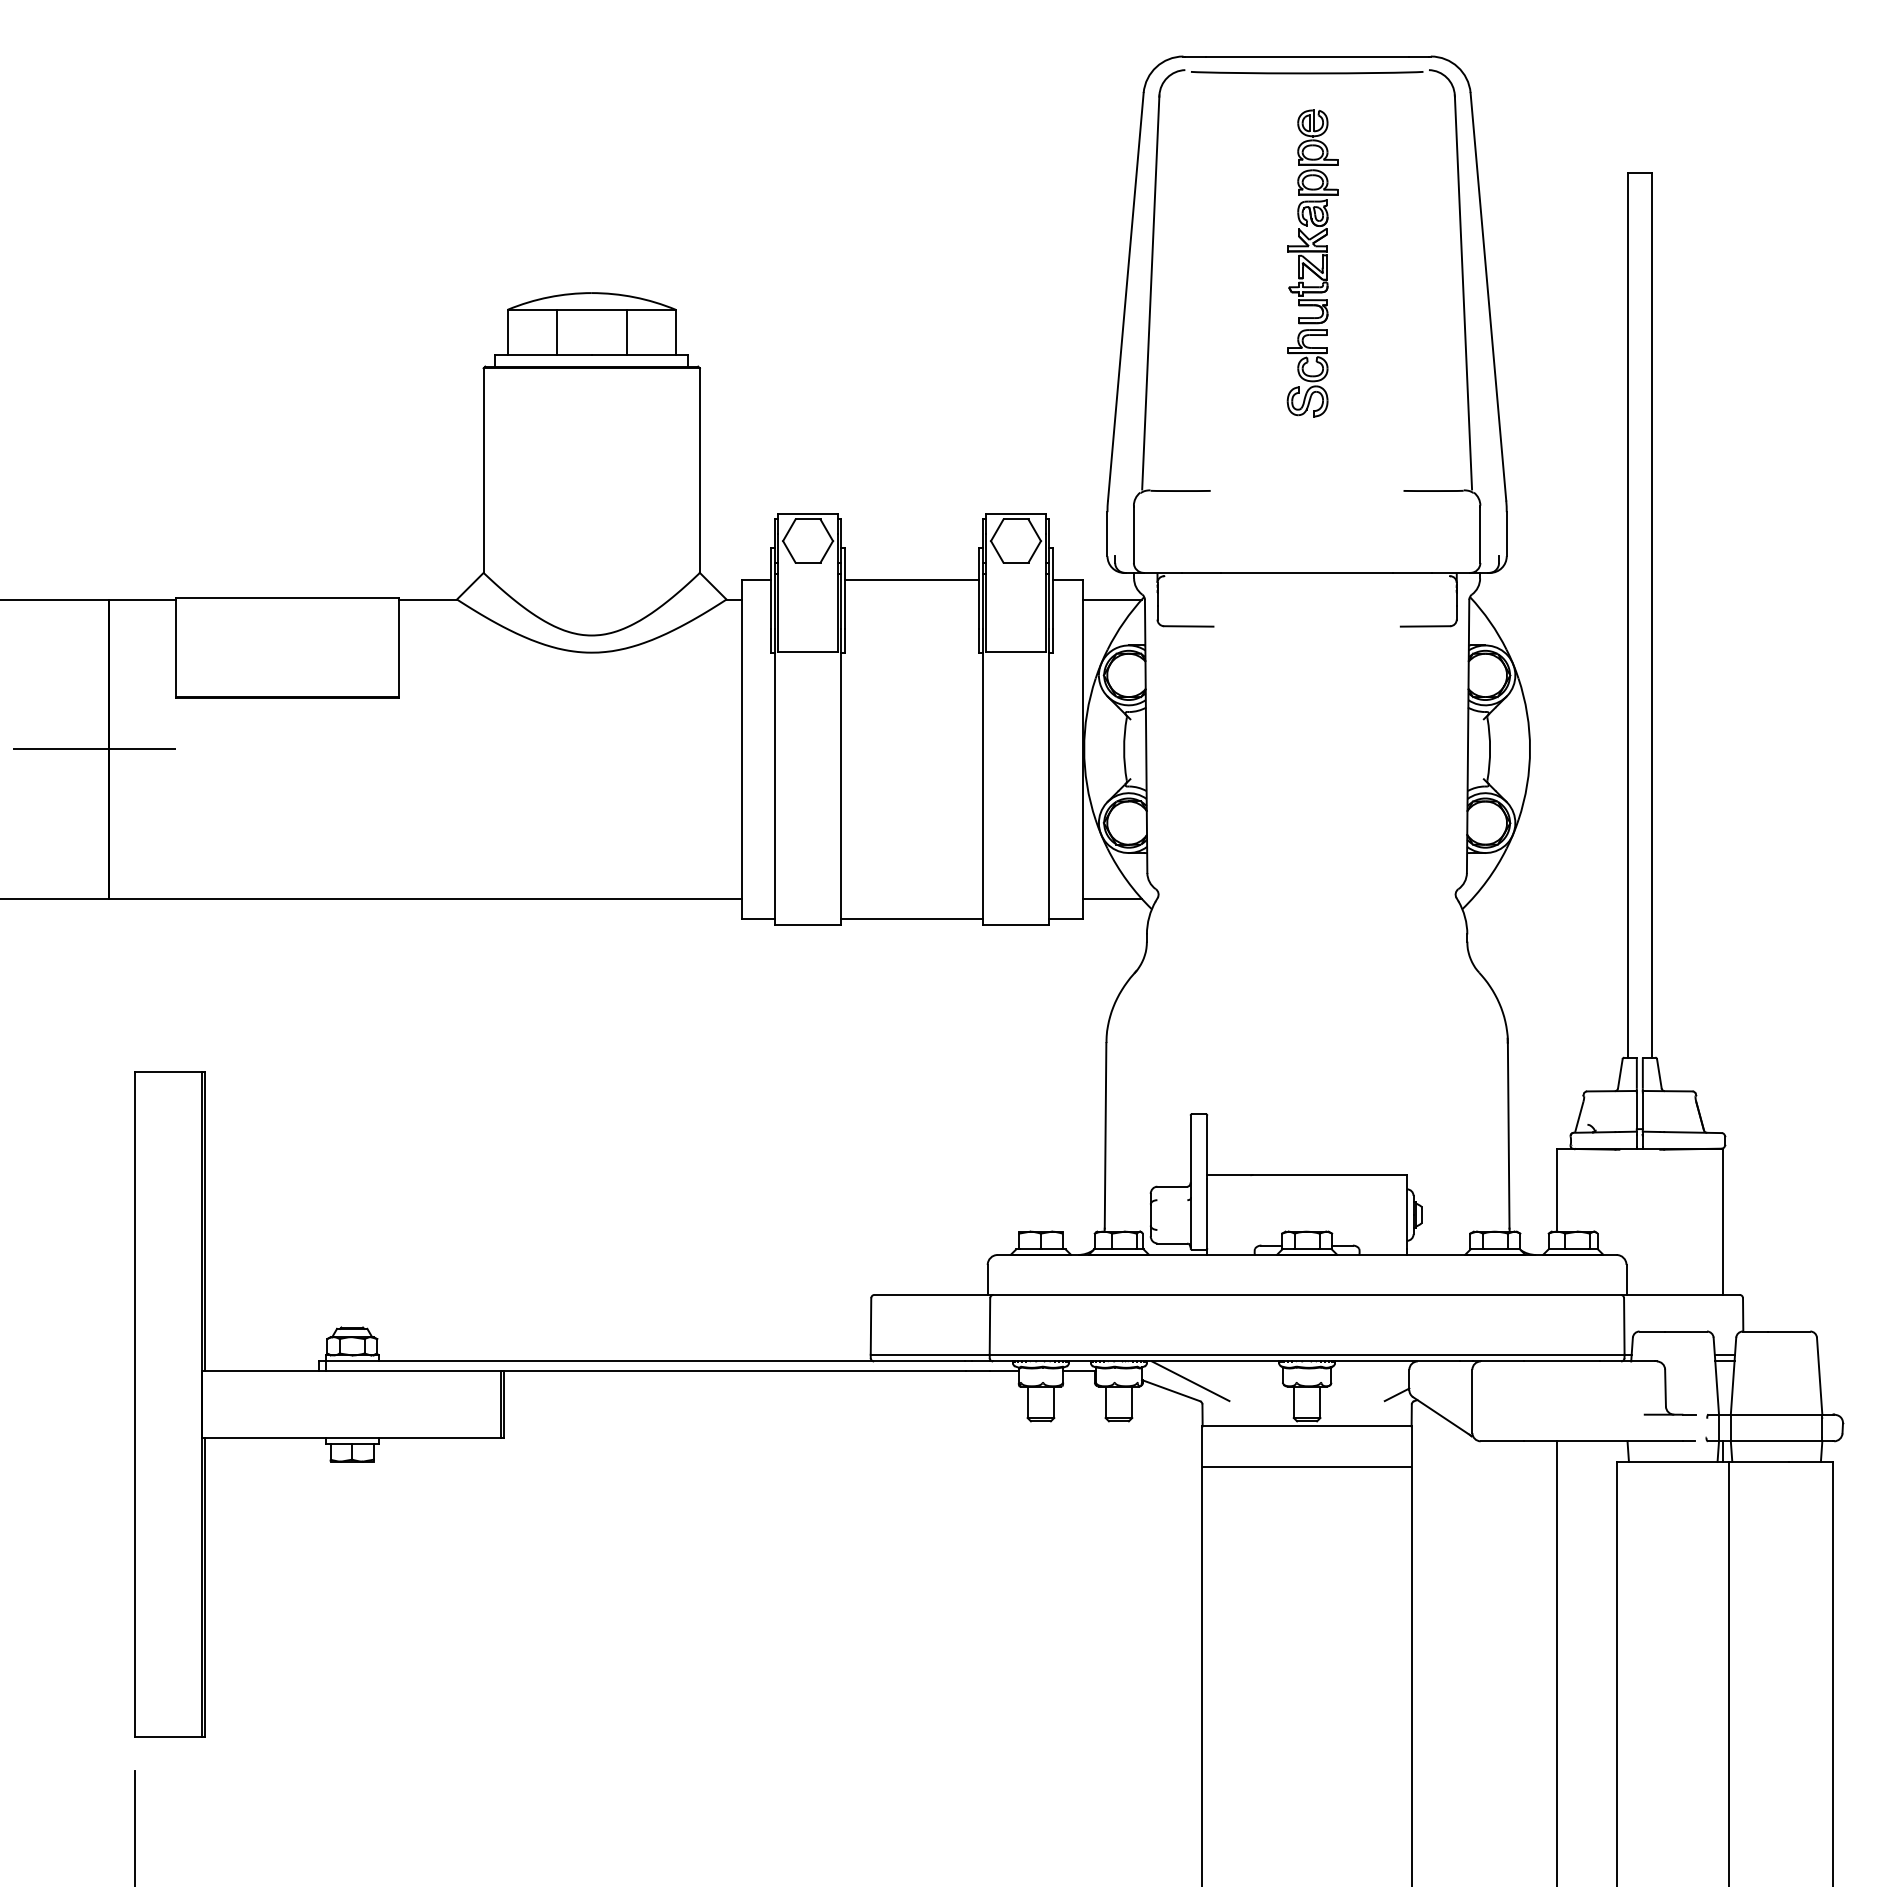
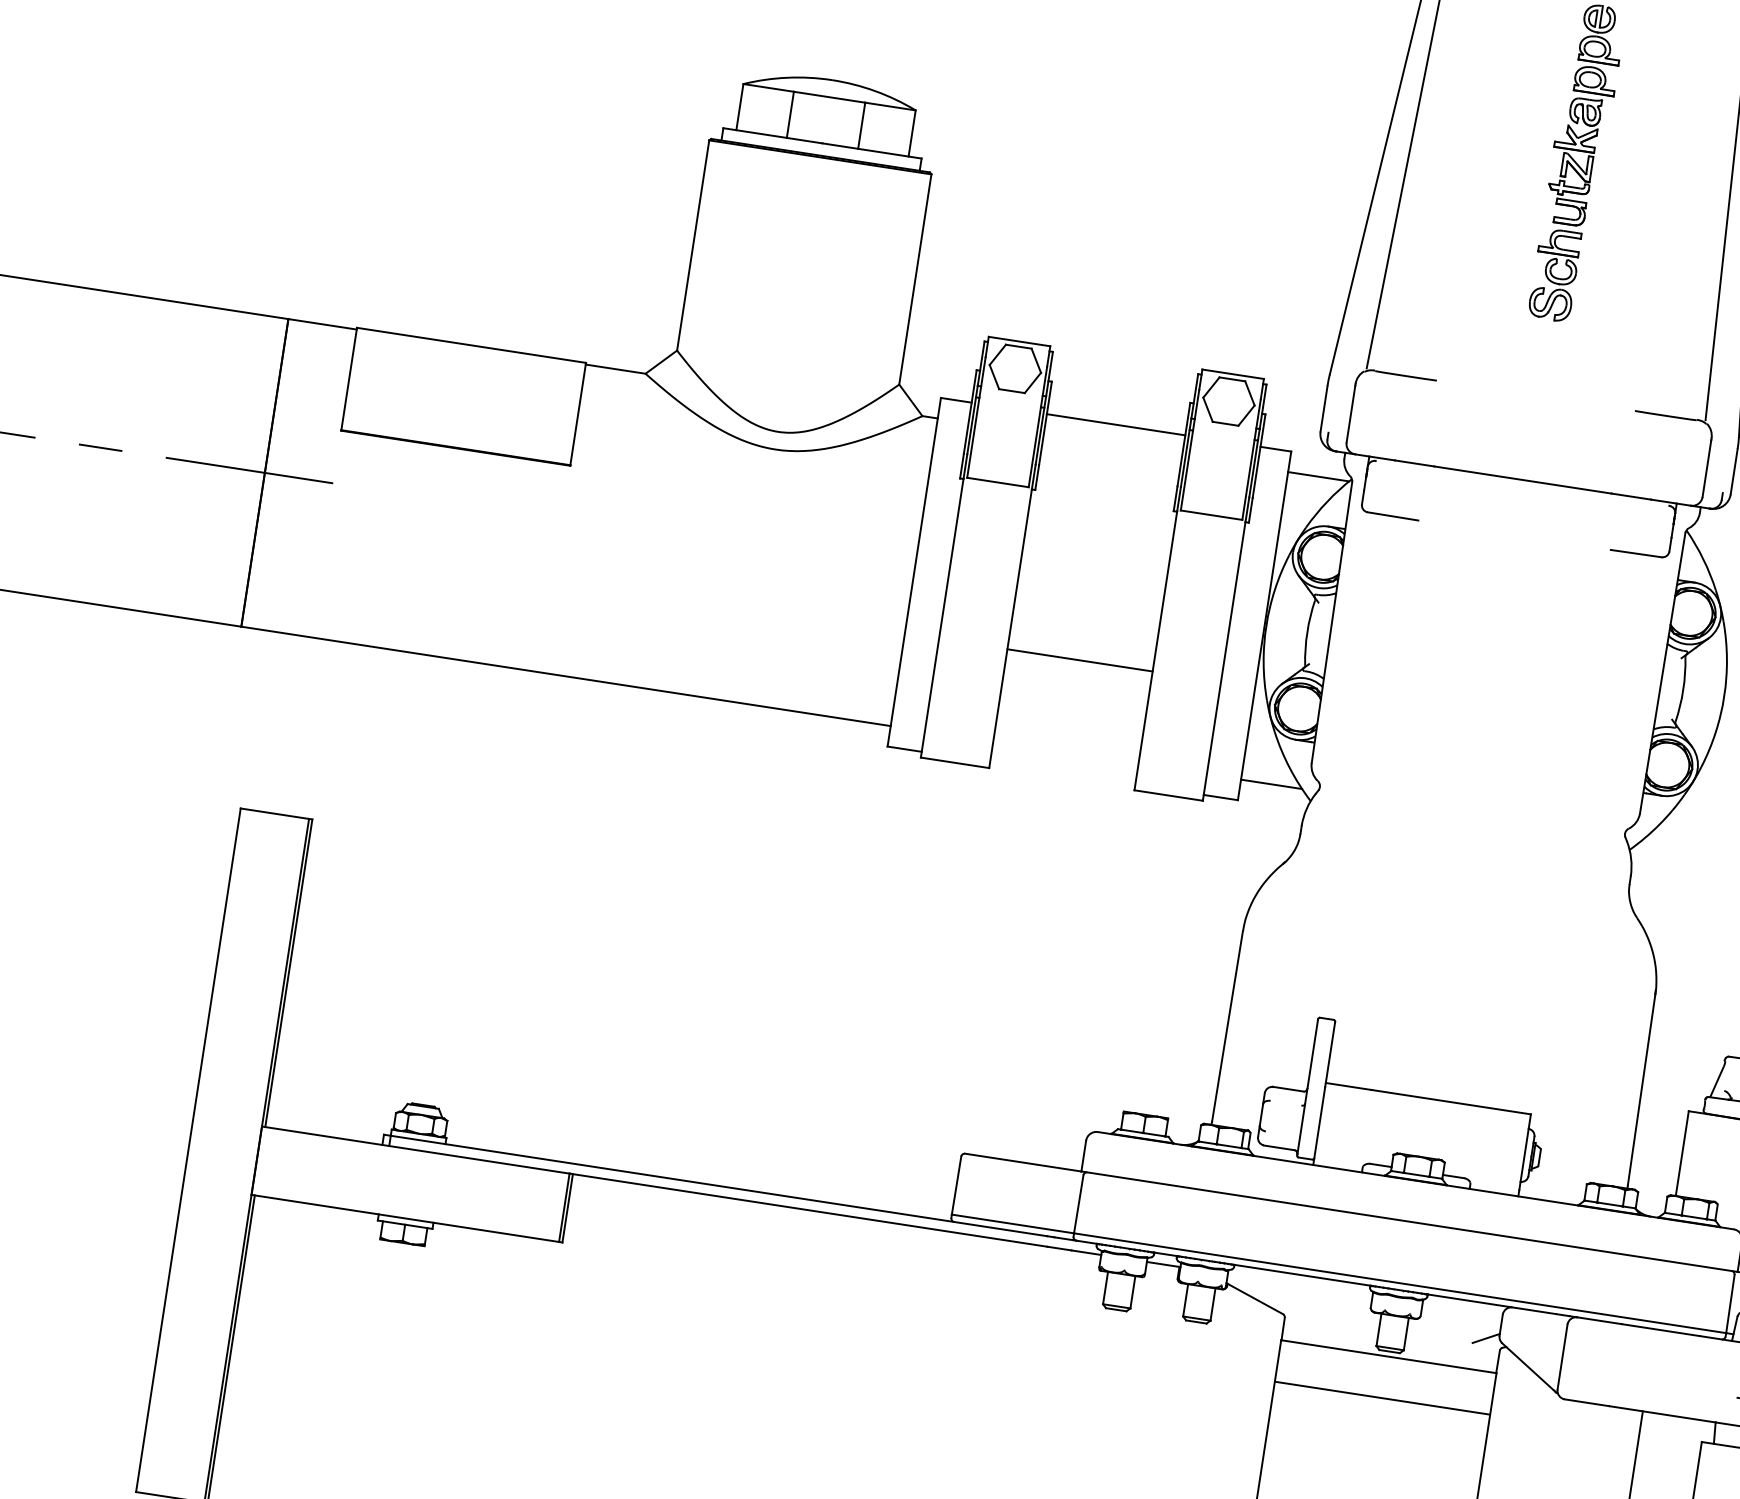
line: (911, 918) -> (1079, 659), moved
line: (1190, 1381) -> (1276, 1292), removed

